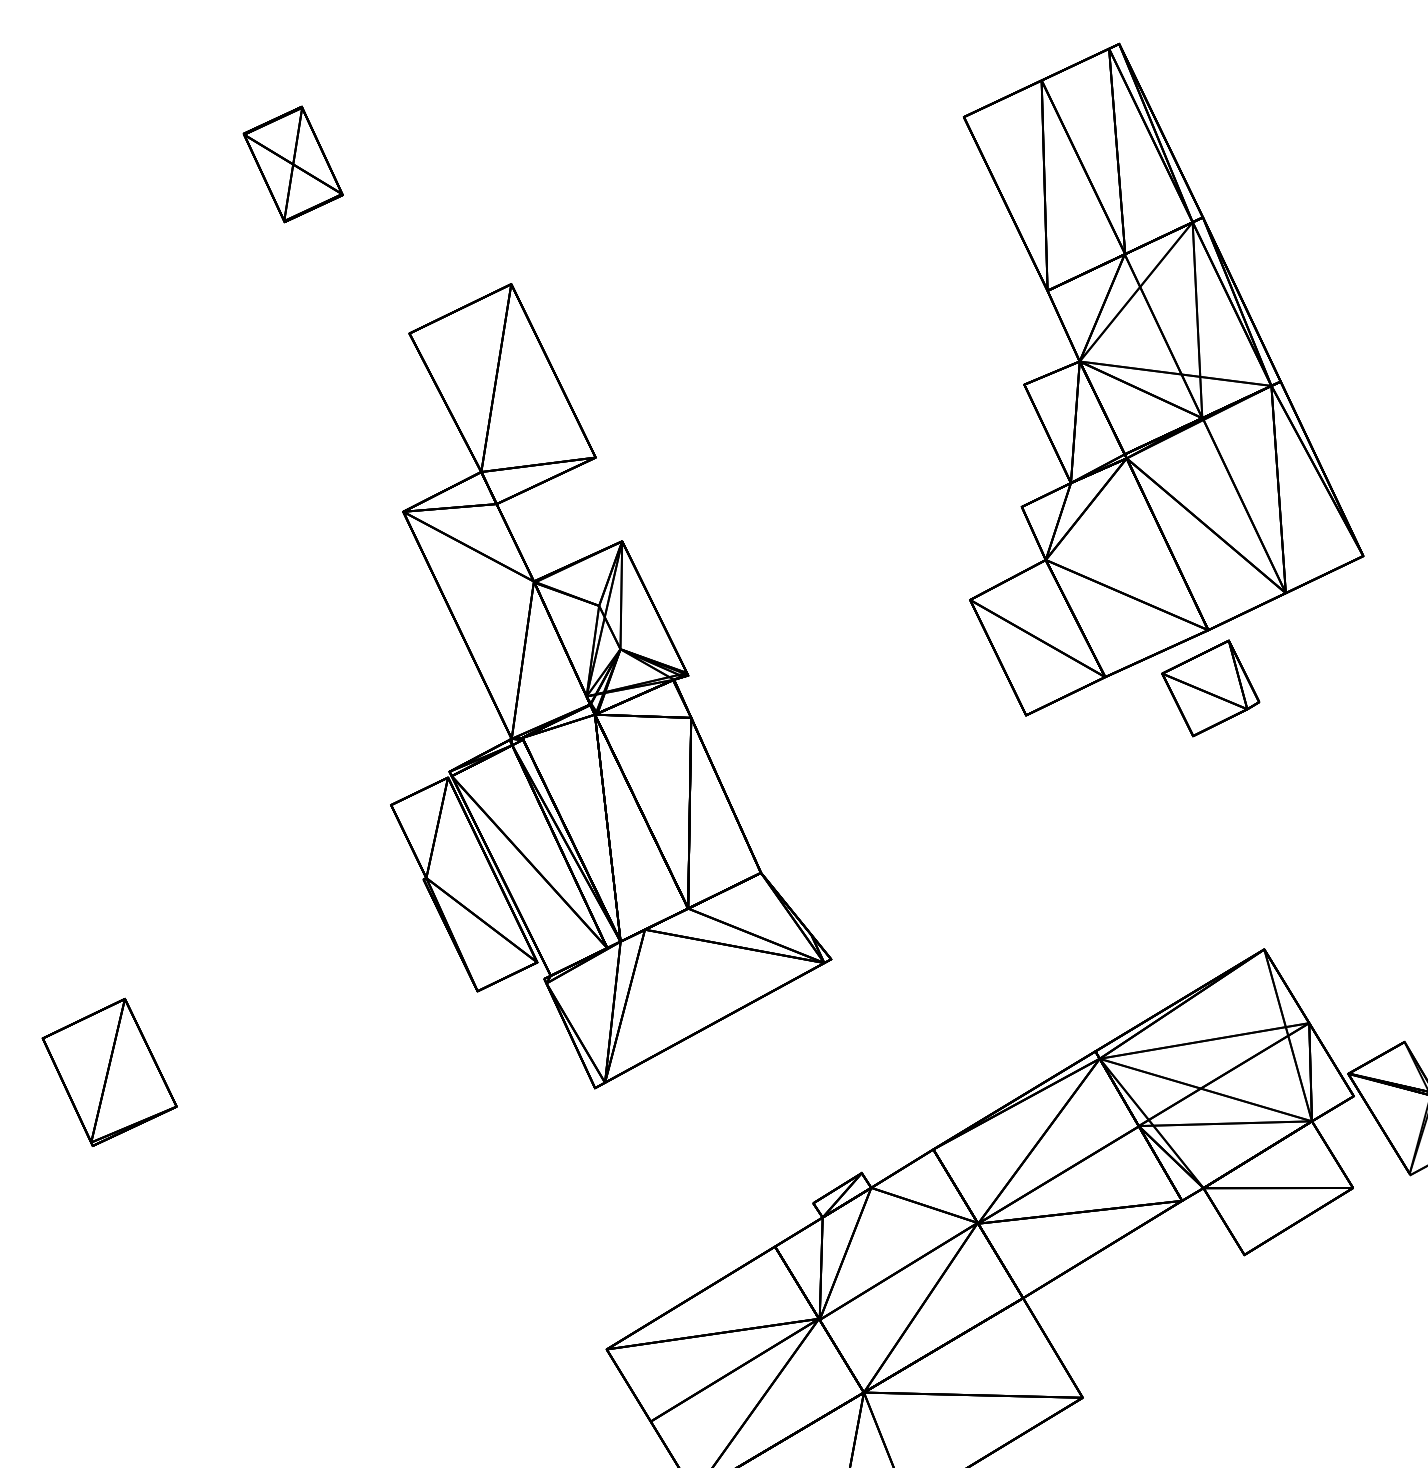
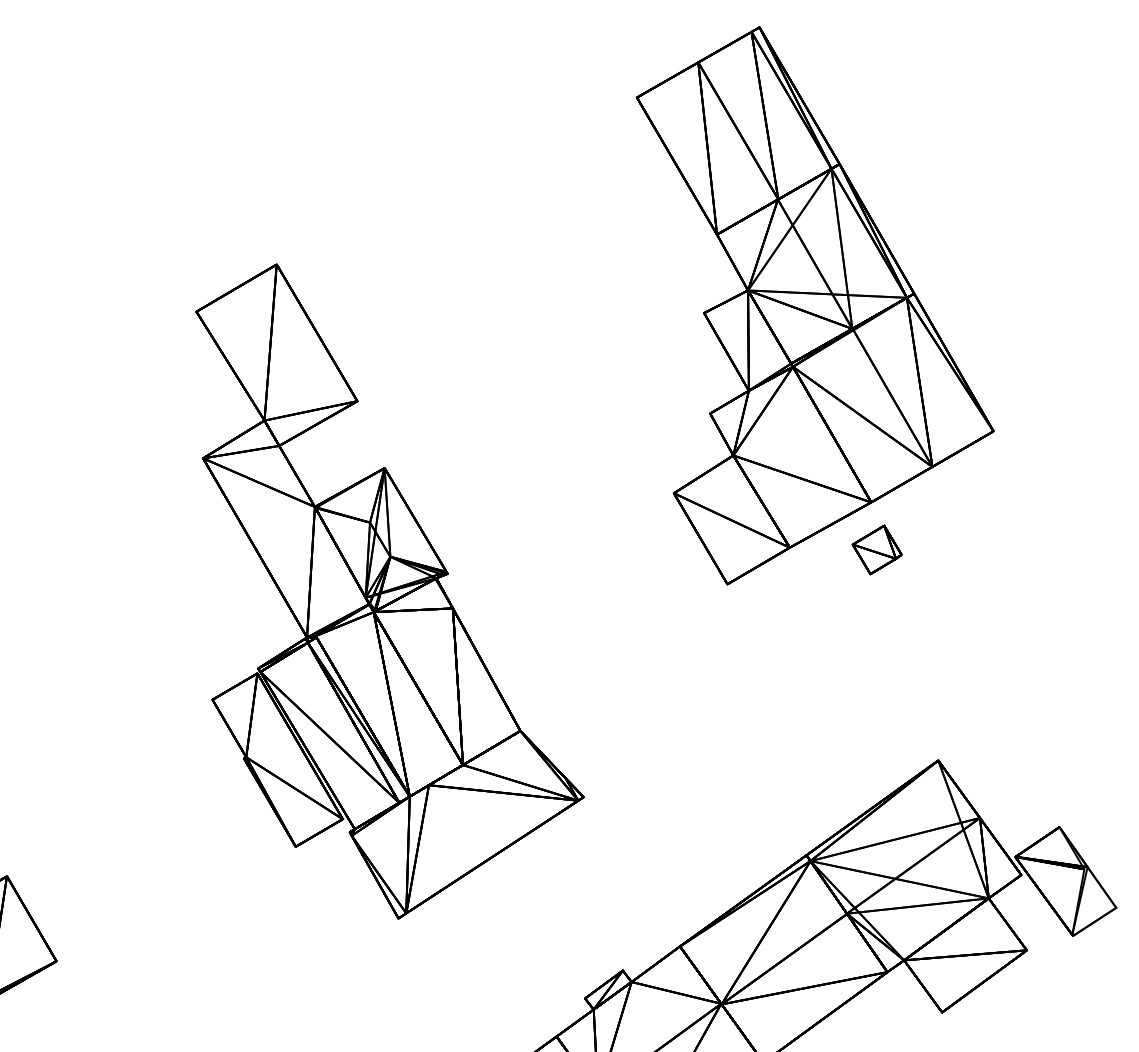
part: (292, 164) -> (89, 180), removed
part: (1210, 688) -> (876, 550), size x0.6

